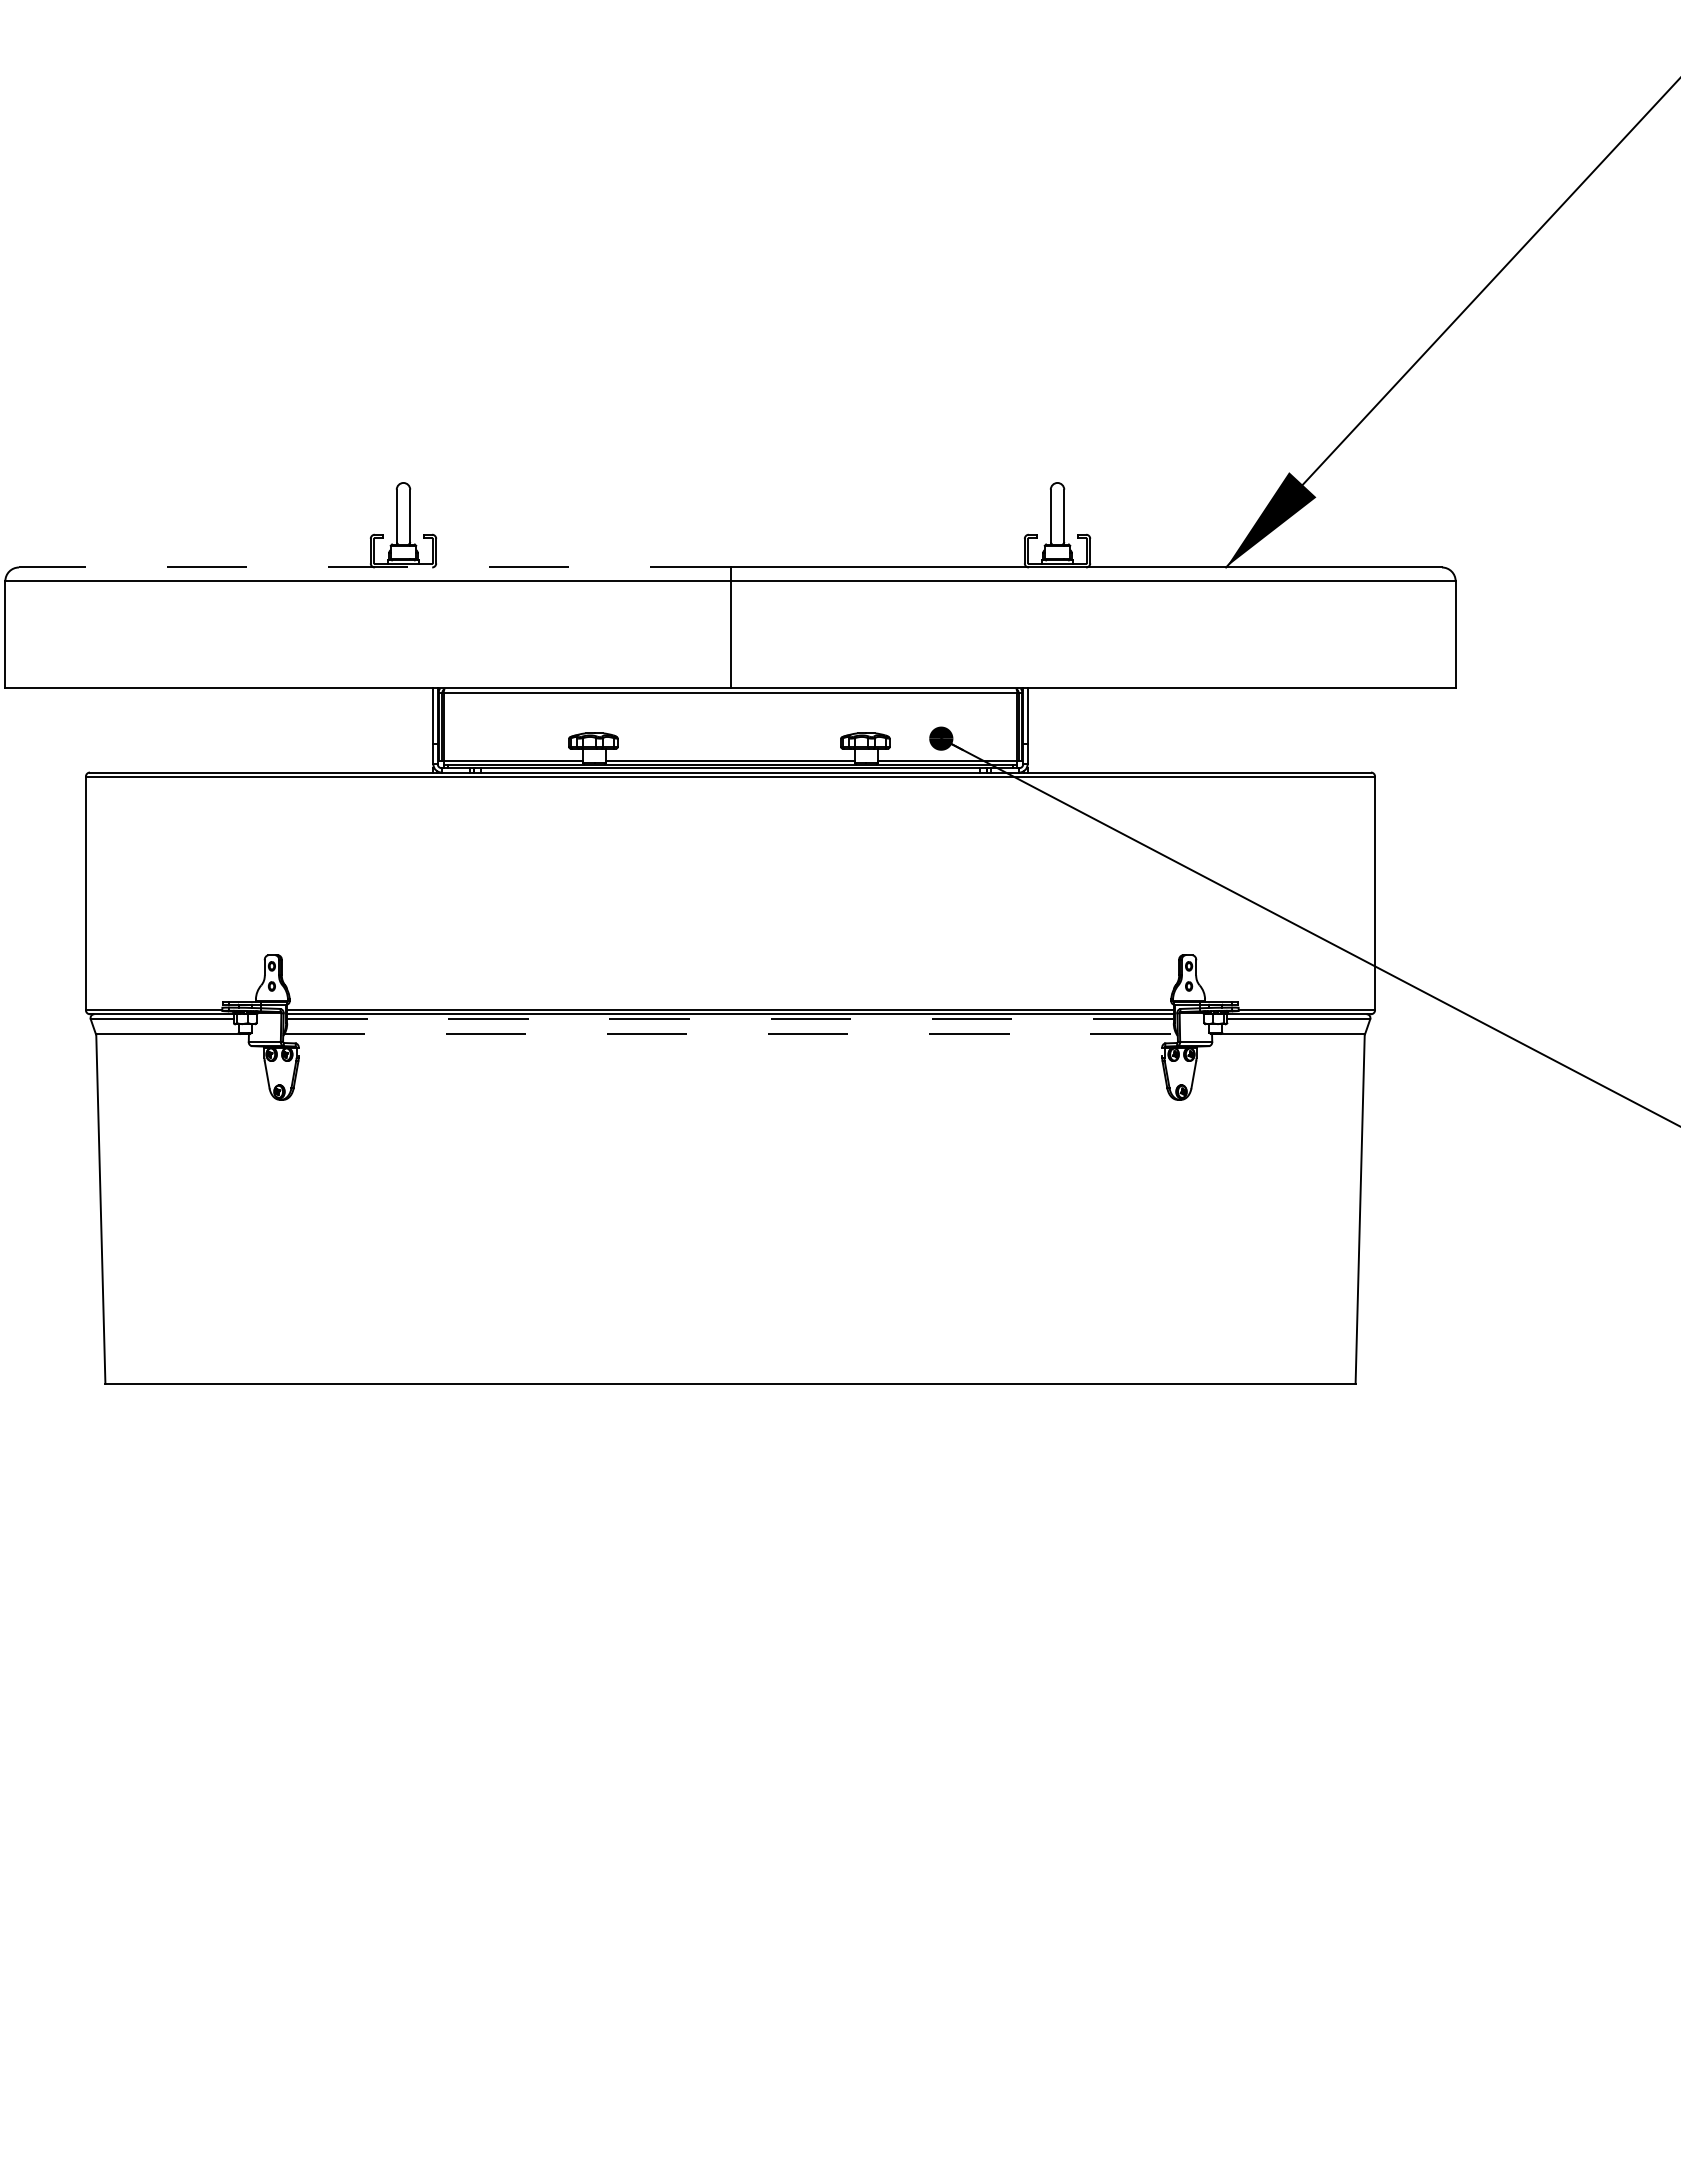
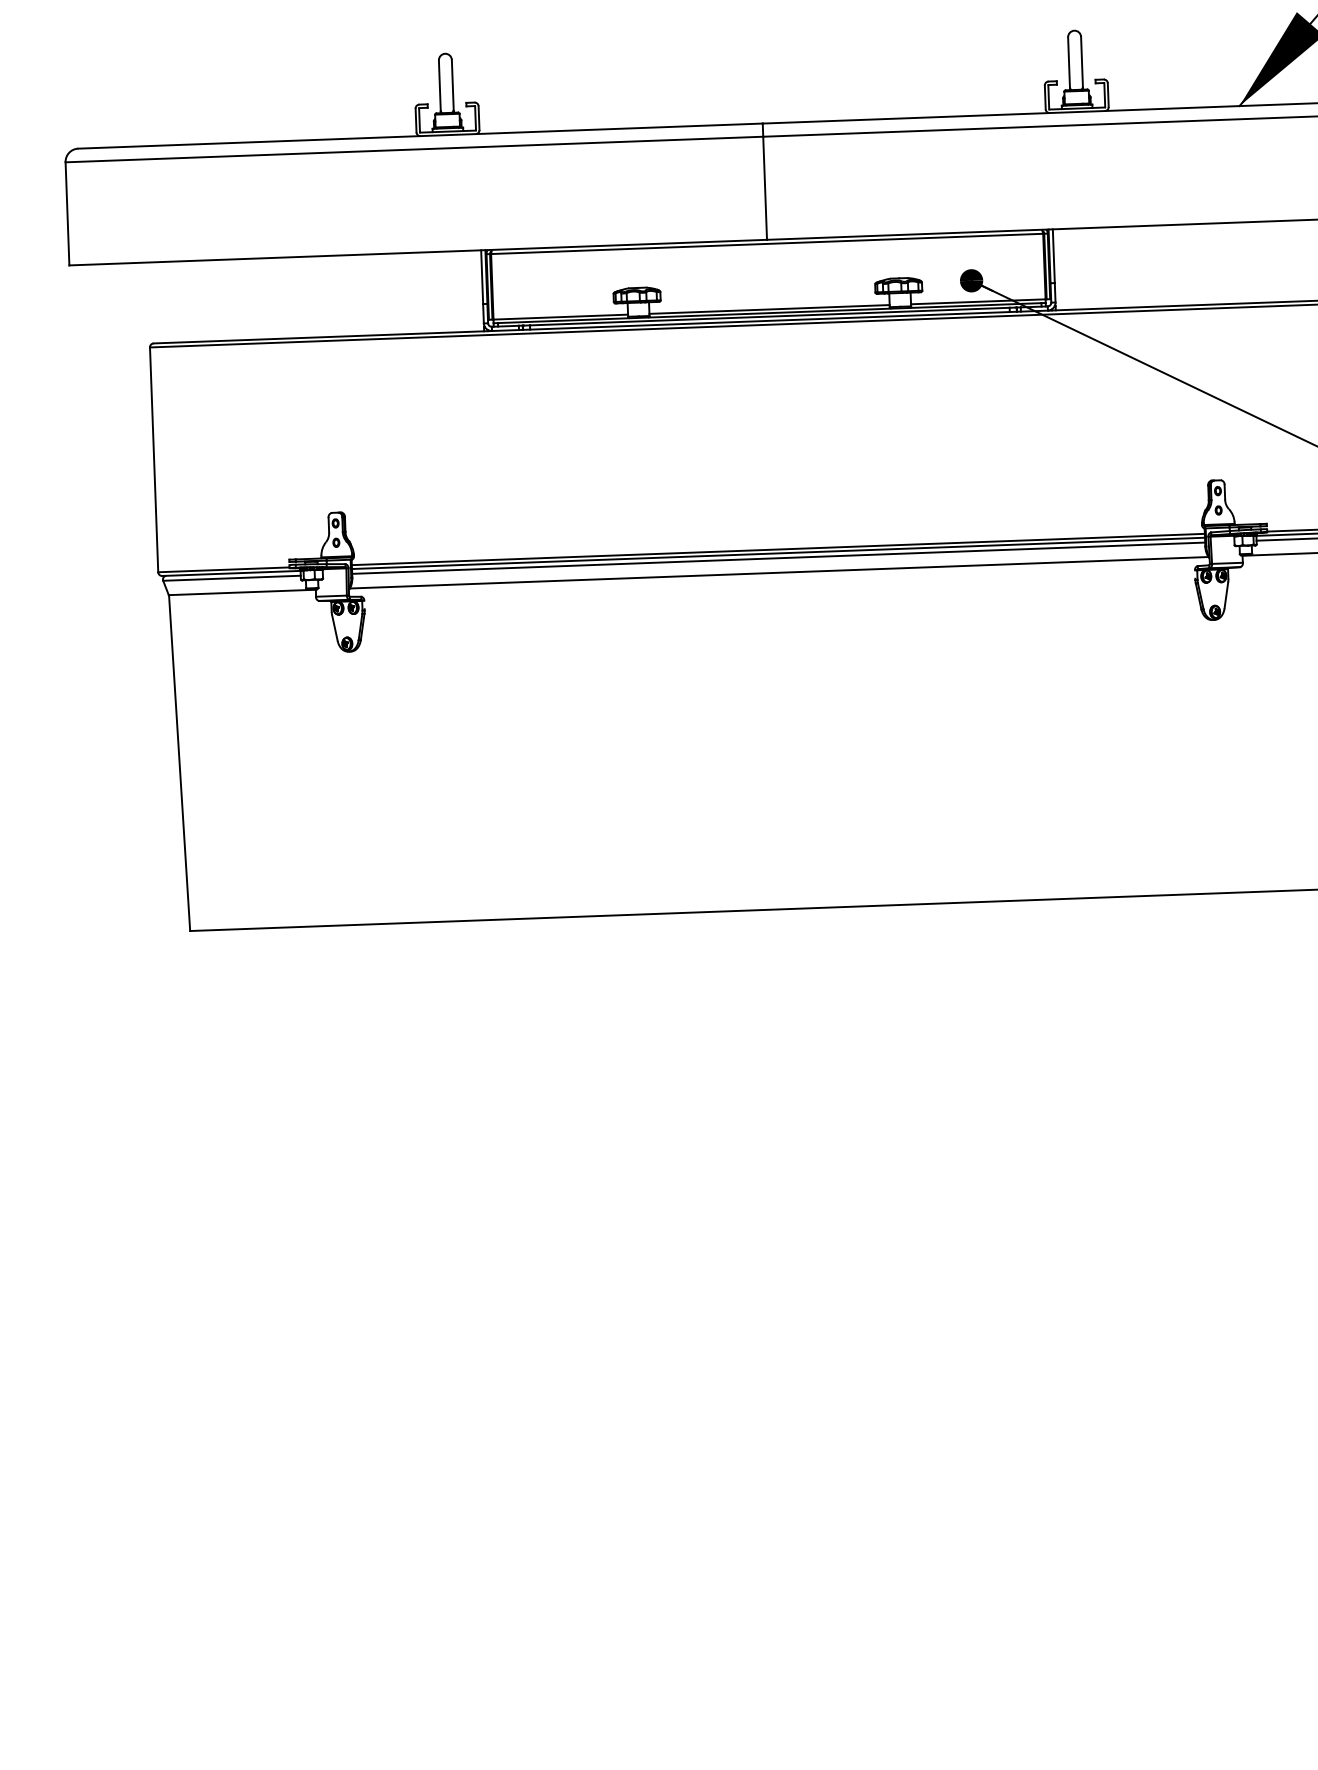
line: (374, 567) -> (420, 136), dashed -> solid
line: (731, 1019) -> (779, 558), dashed -> solid
line: (731, 1034) -> (780, 572), dashed -> solid

